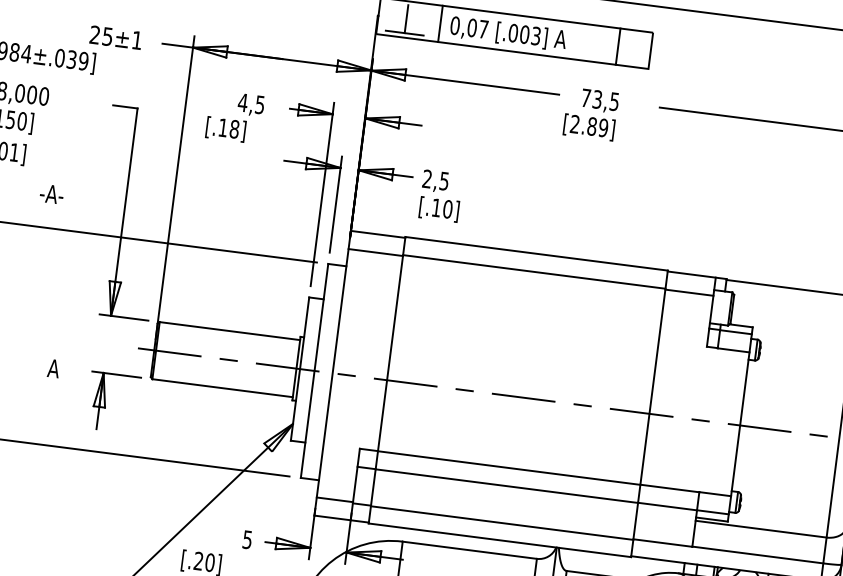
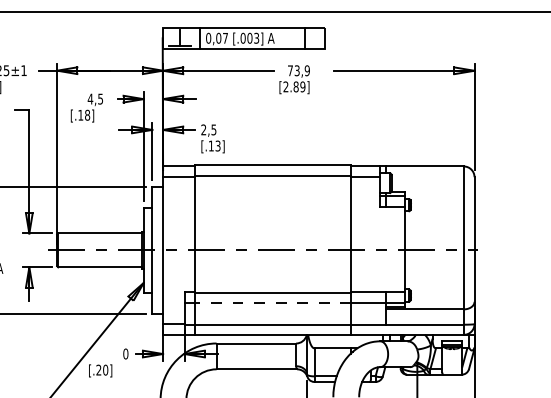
text: (613, 101) -> (306, 70), 73,5 -> 73,9
text: (447, 208) -> (217, 145), [.10] -> [.13]
line: (507, 486) -> (273, 303), solid -> dashed
text: (247, 538) -> (125, 353), 5 -> 0

